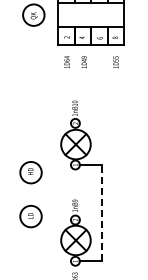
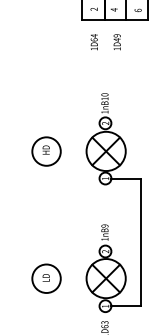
part: (30, 172) -> (45, 151), moved
line: (101, 212) -> (140, 241), dashed -> solid
part: (30, 216) -> (45, 278), moved

